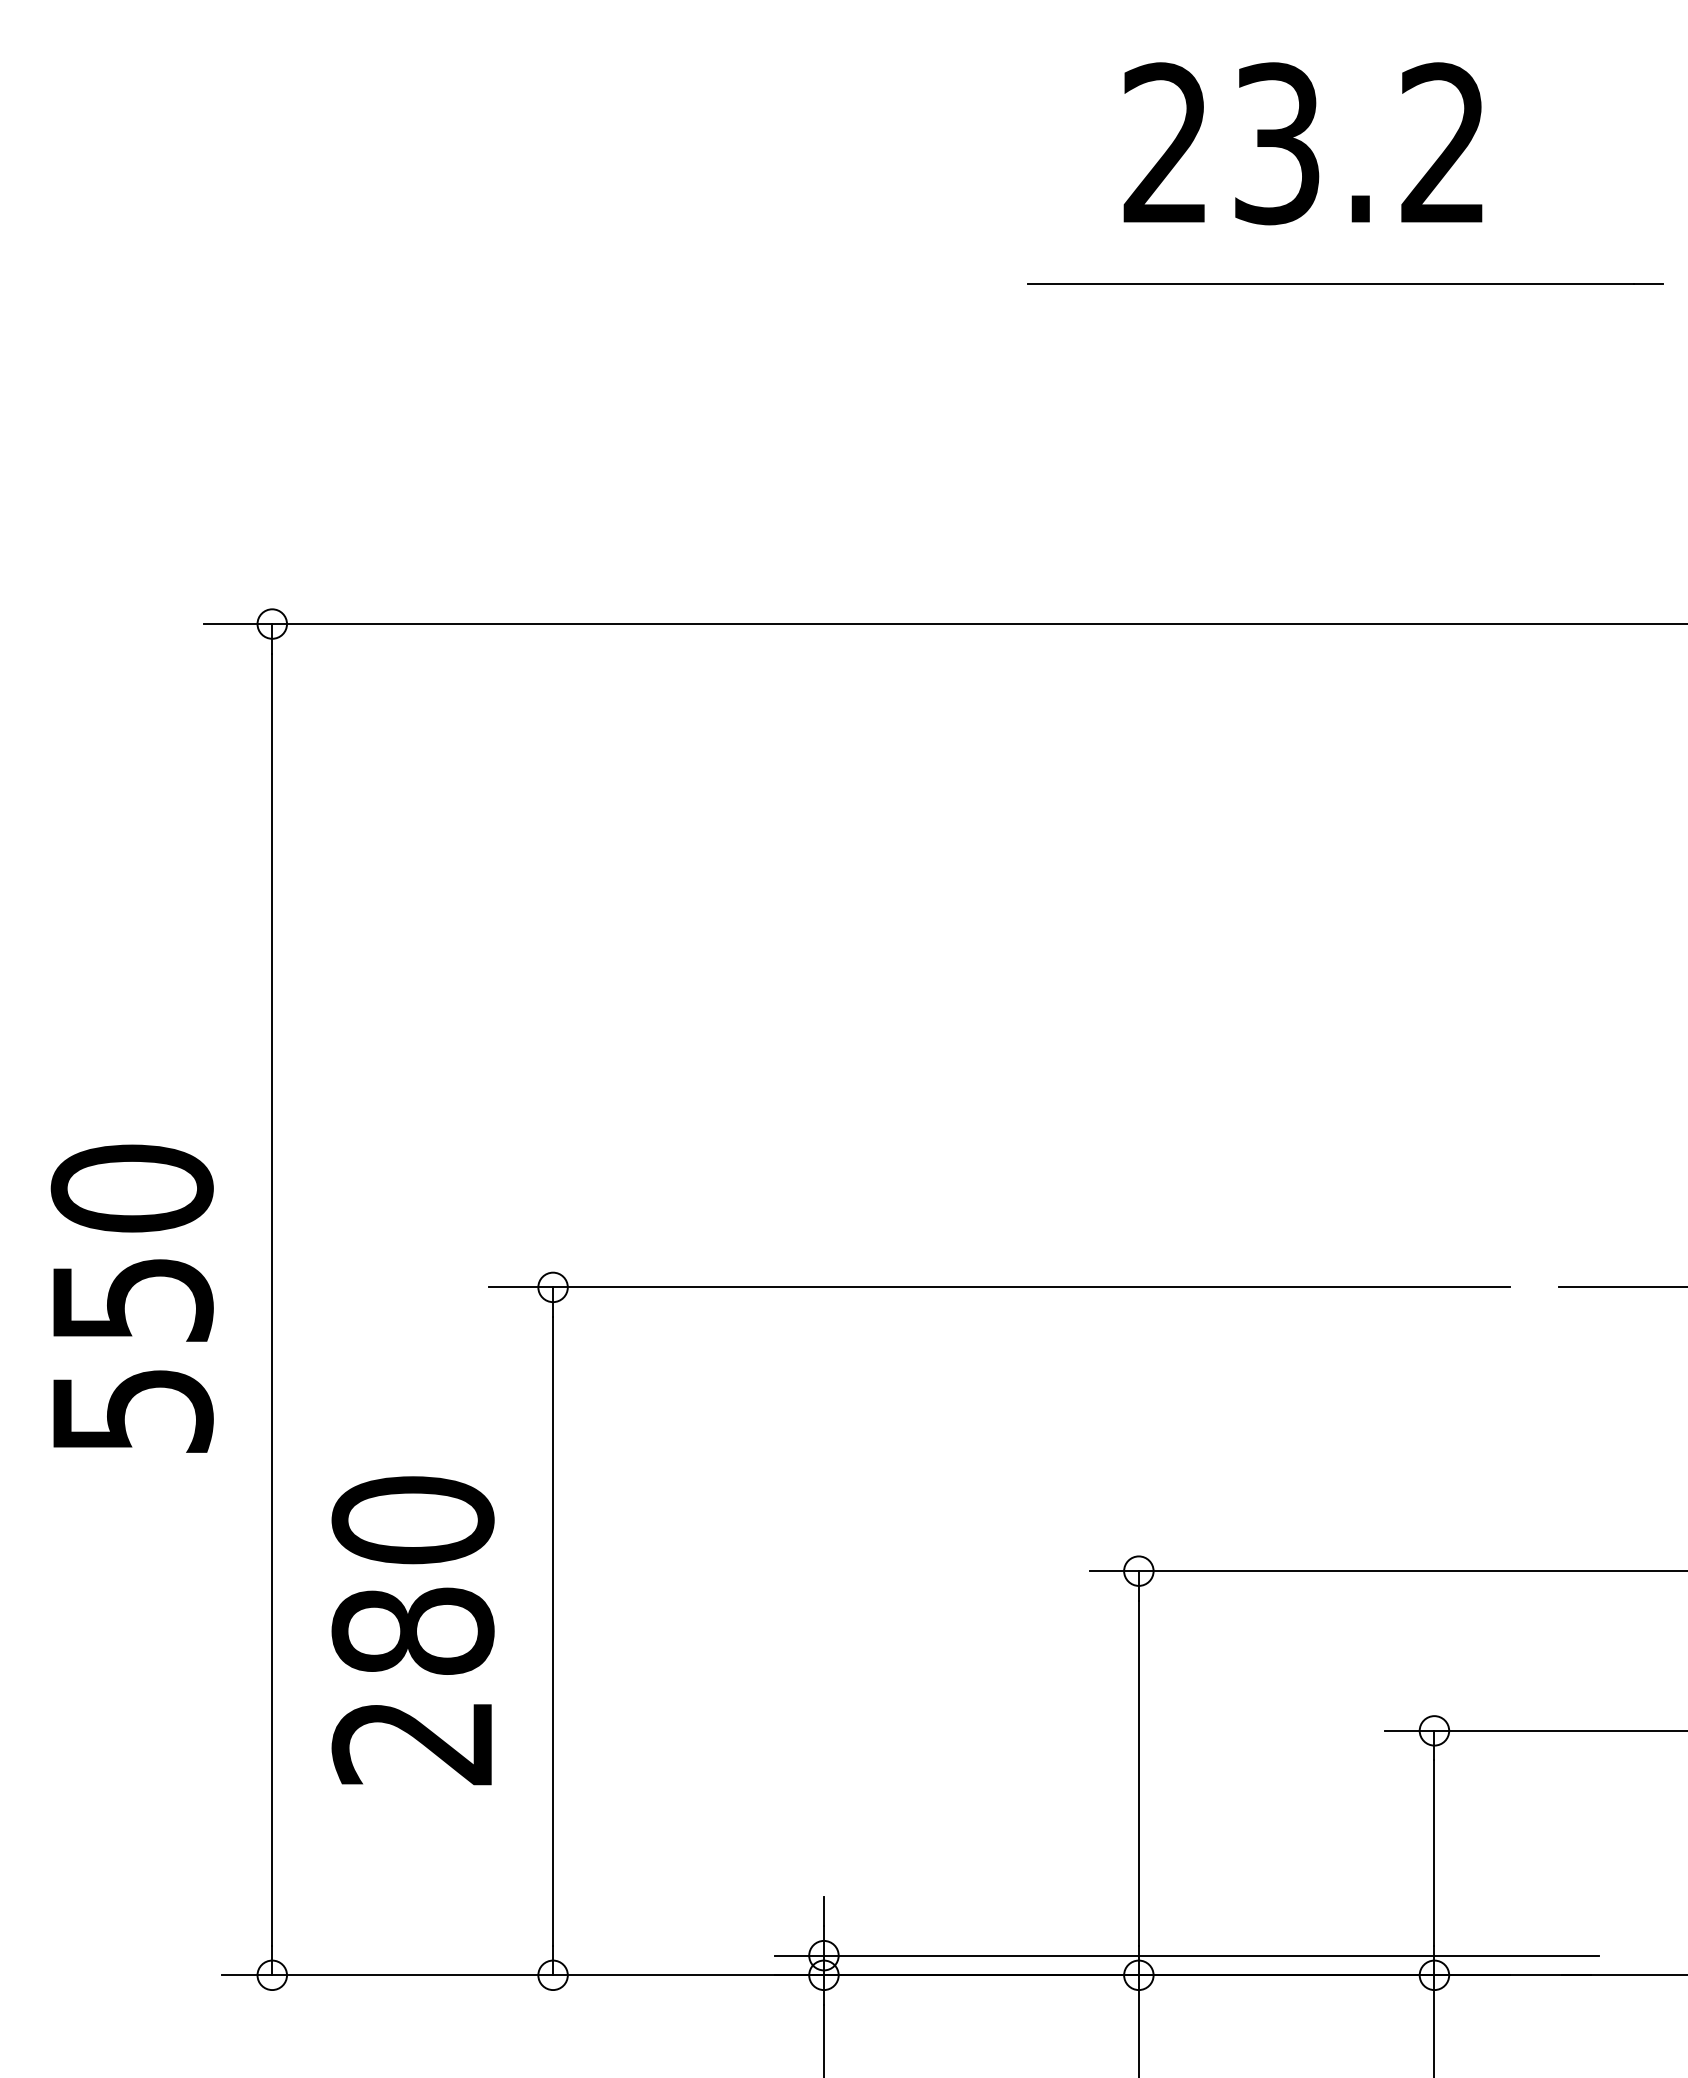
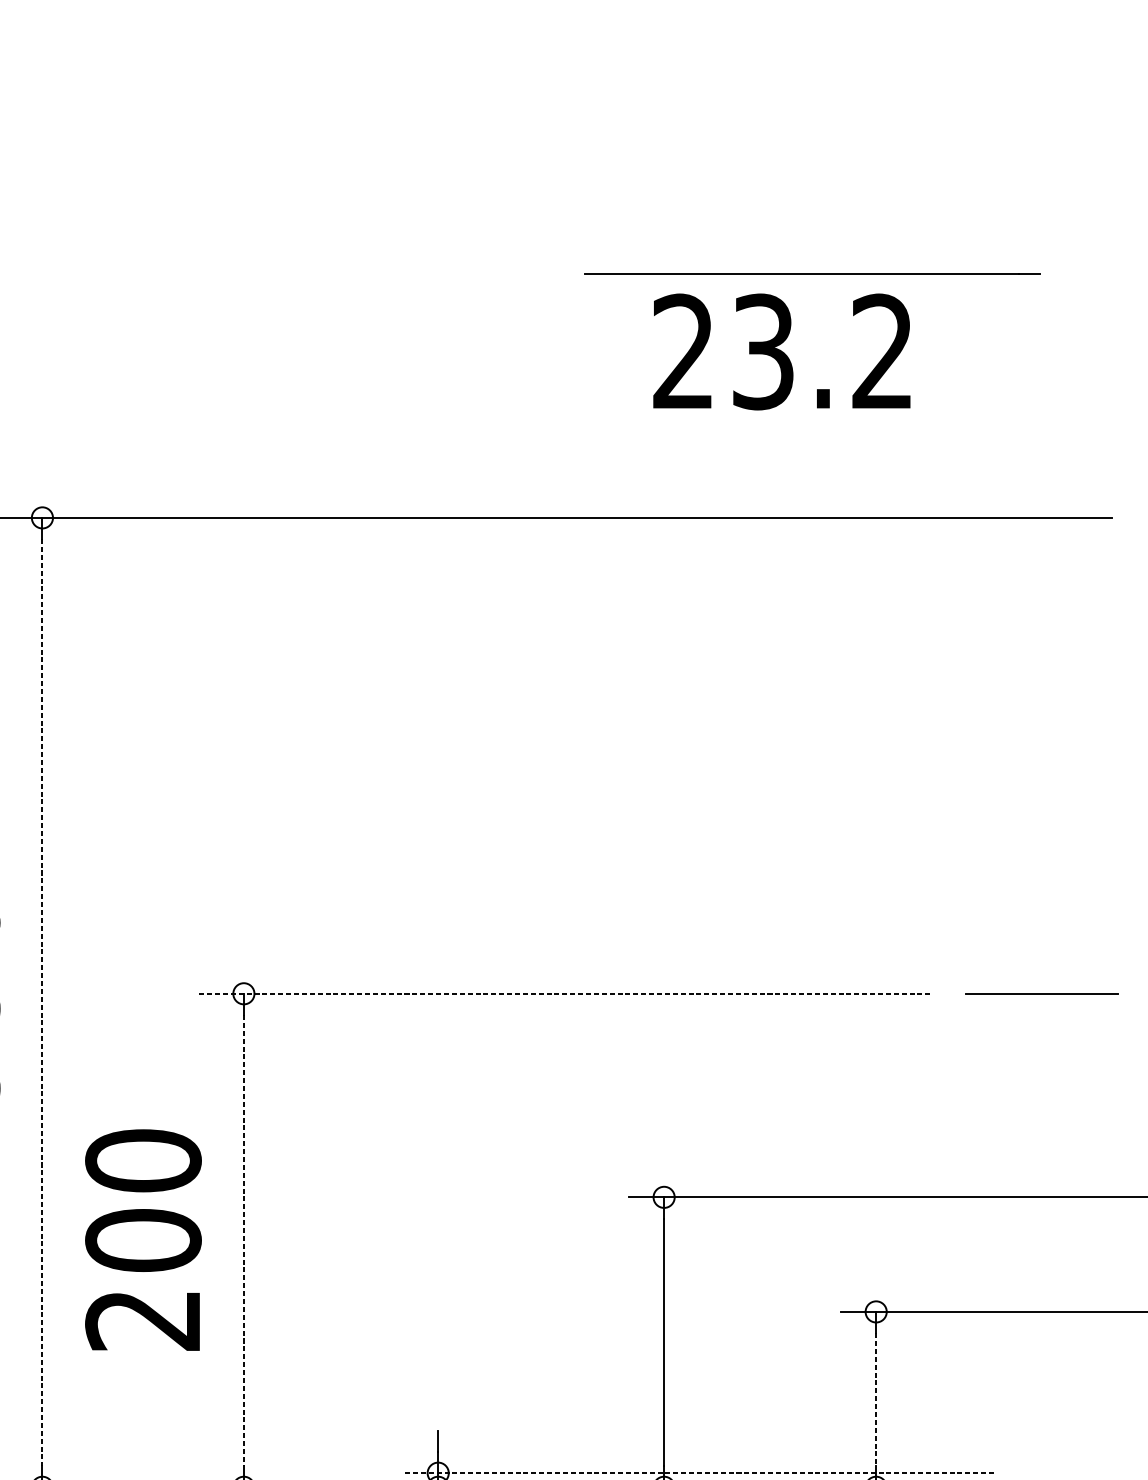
text: (1302, 143) -> (781, 351), moved
line: (999, 1287) -> (564, 993), solid -> dashed
line: (272, 1300) -> (42, 1003), solid -> dashed
text: (412, 1631) -> (143, 1240), 280 -> 200
line: (553, 1631) -> (244, 1240), solid -> dashed
line: (1434, 1853) -> (876, 1399), solid -> dashed
line: (1186, 1955) -> (698, 1473), solid -> dashed

